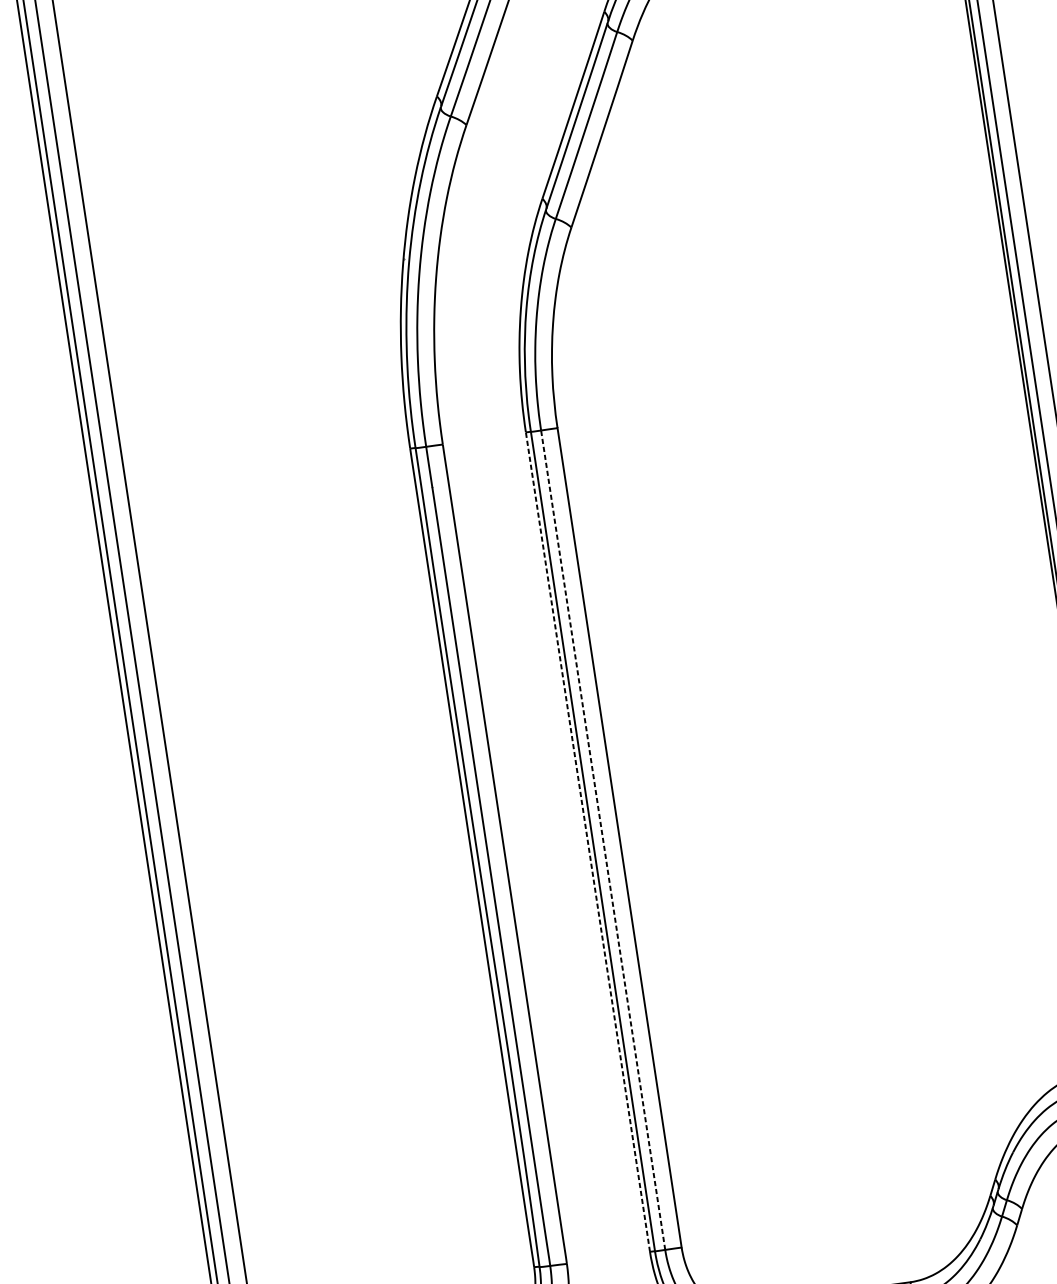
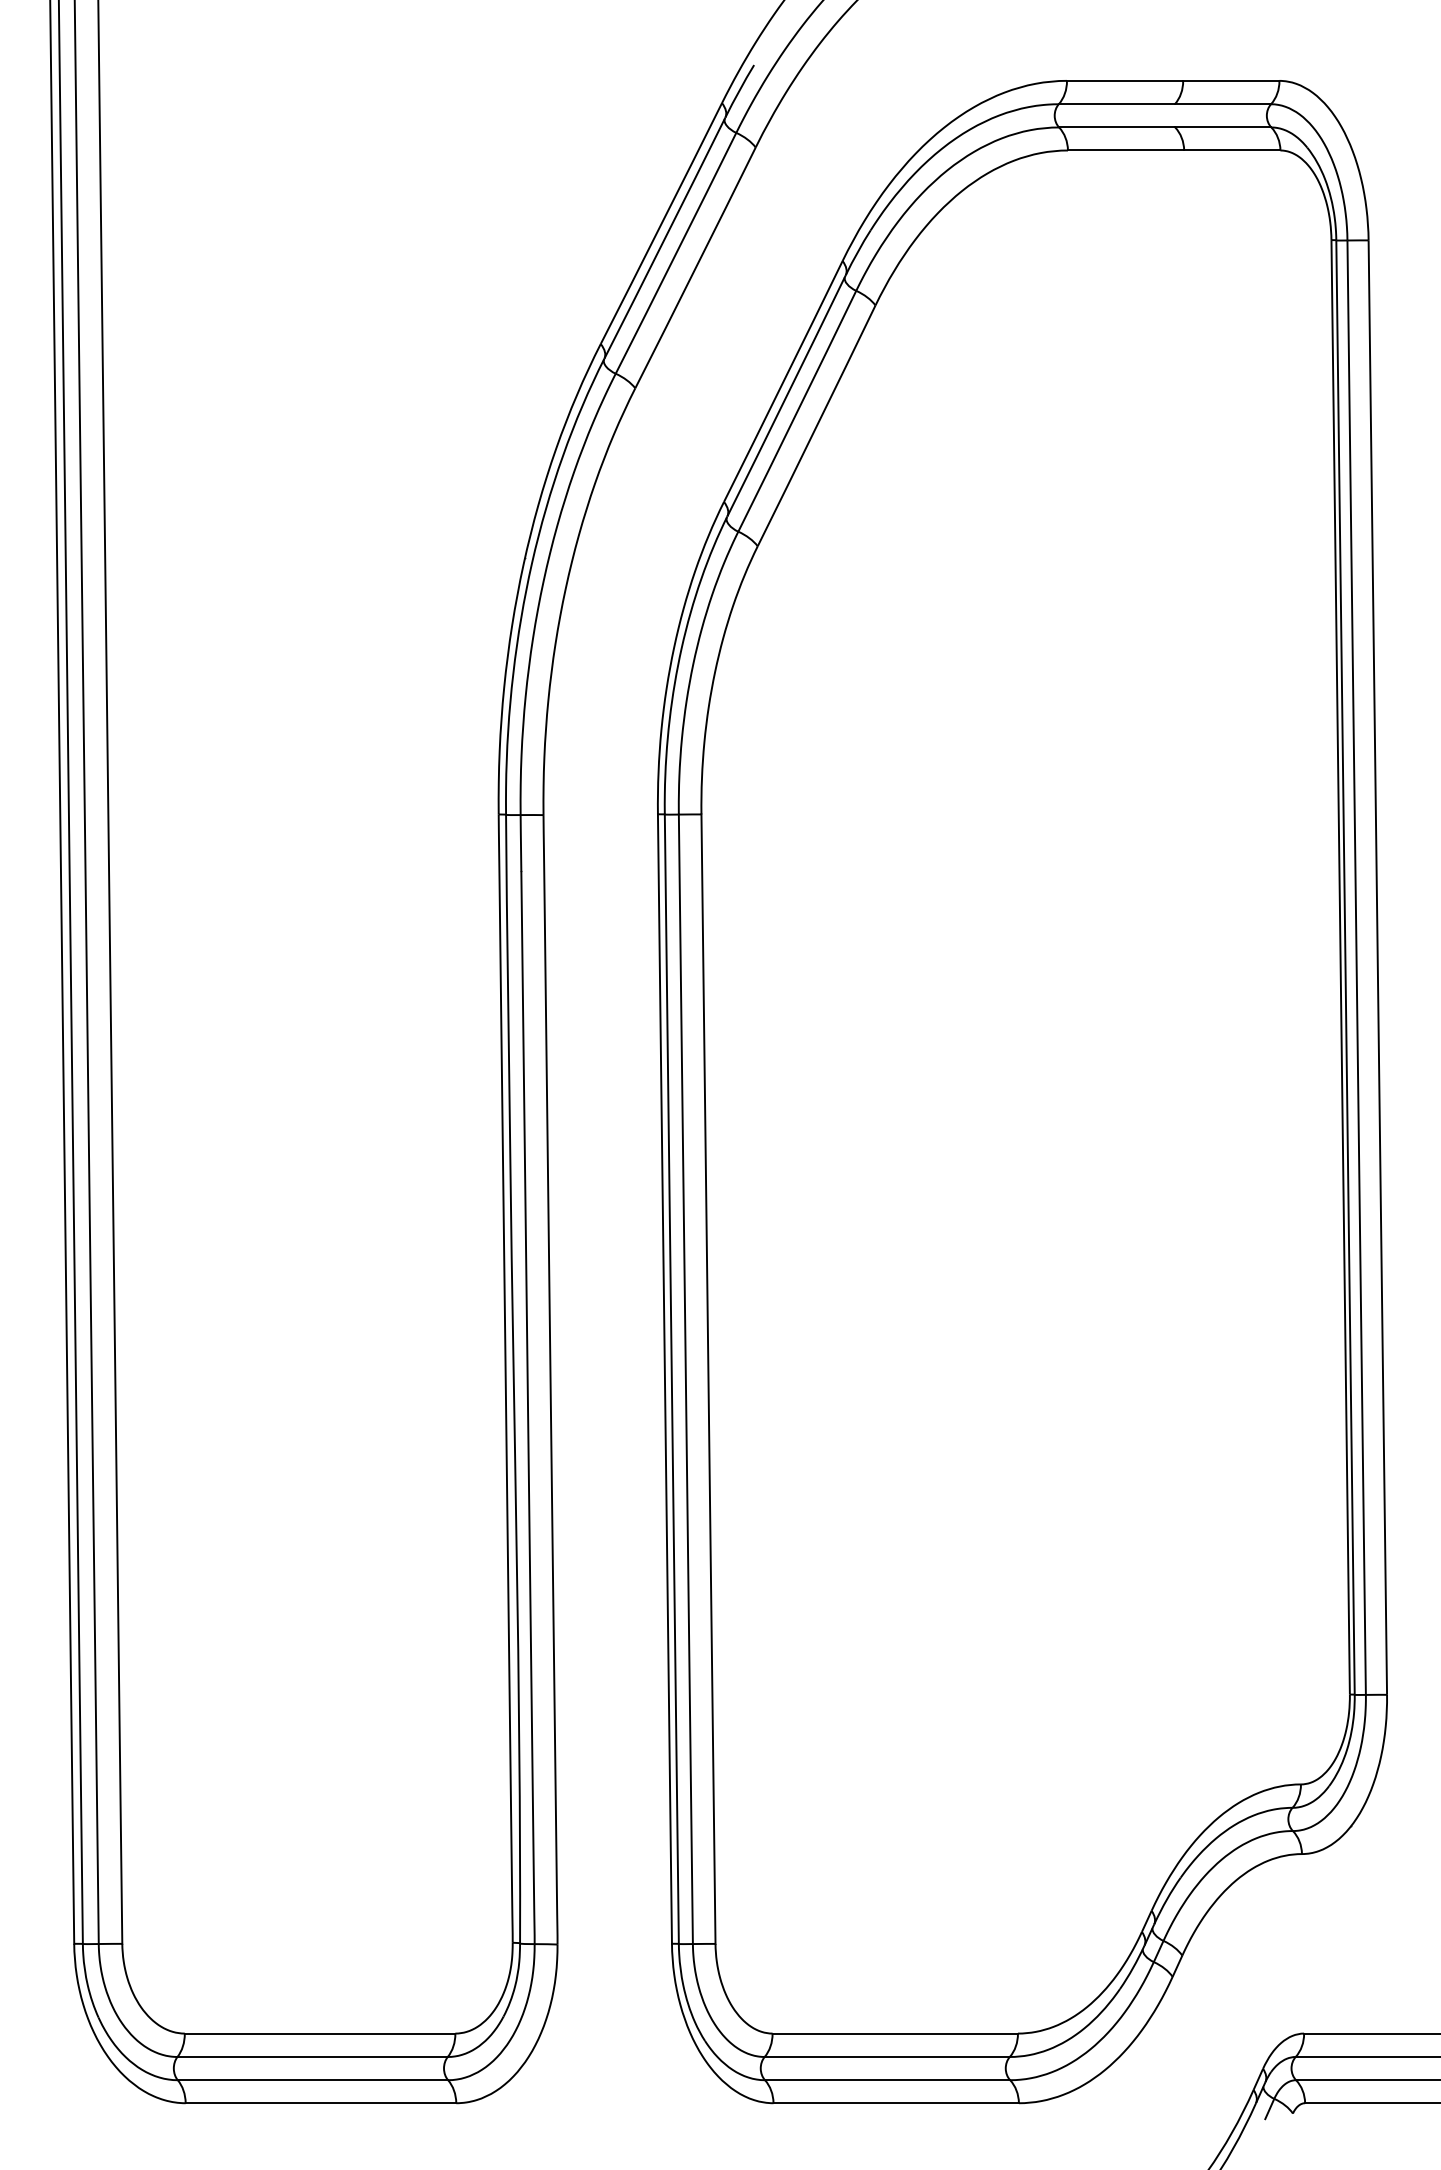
line: (602, 840) -> (685, 1379), dashed -> solid
line: (587, 842) -> (664, 1379), dashed -> solid

